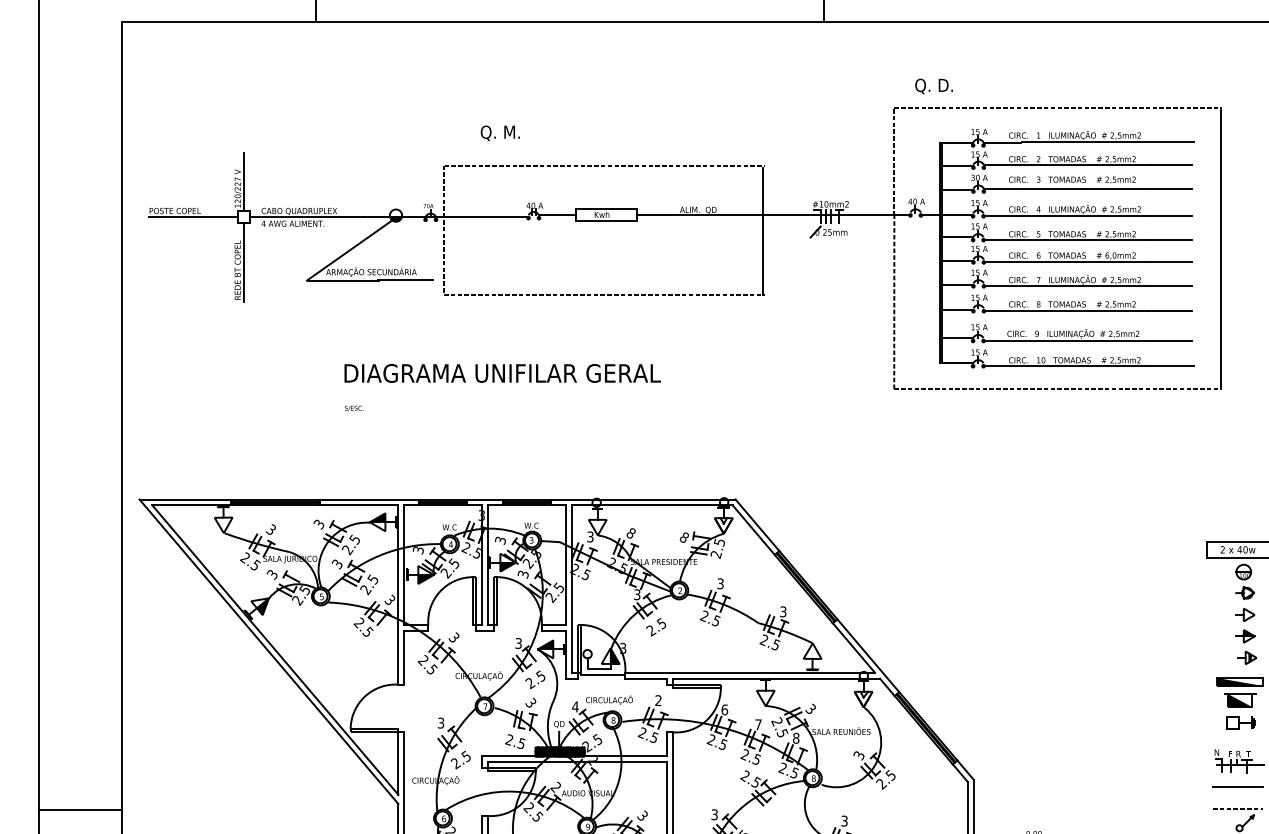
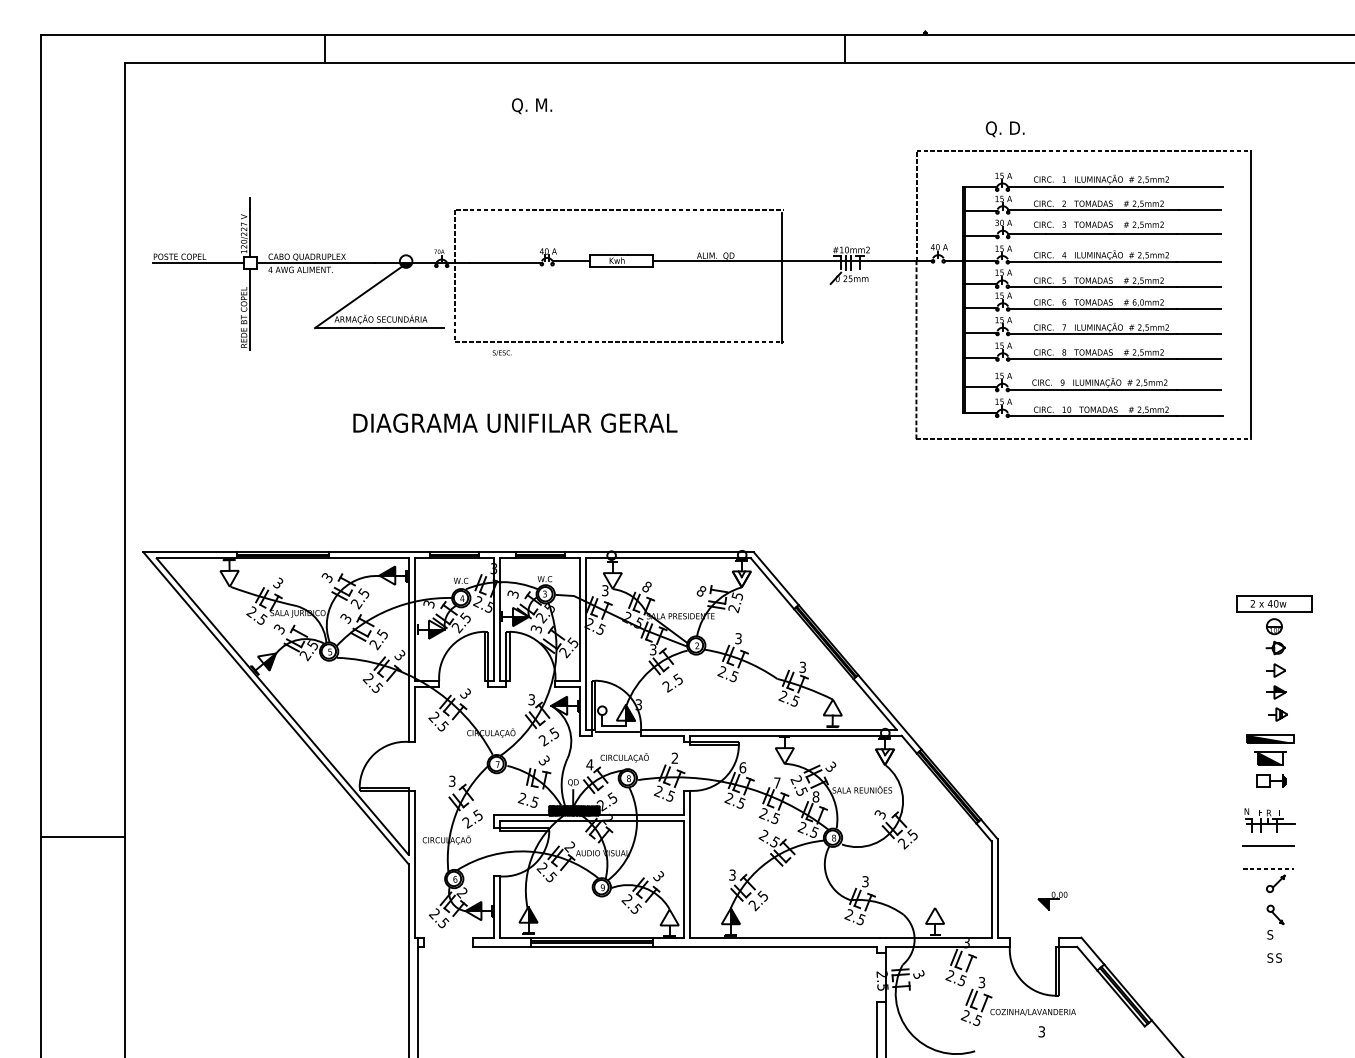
text: (934, 86) -> (1005, 129), moved
text: (500, 133) -> (532, 106), moved
text: (353, 407) -> (501, 352), moved
line: (80, 810) -> (82, 837), moved

